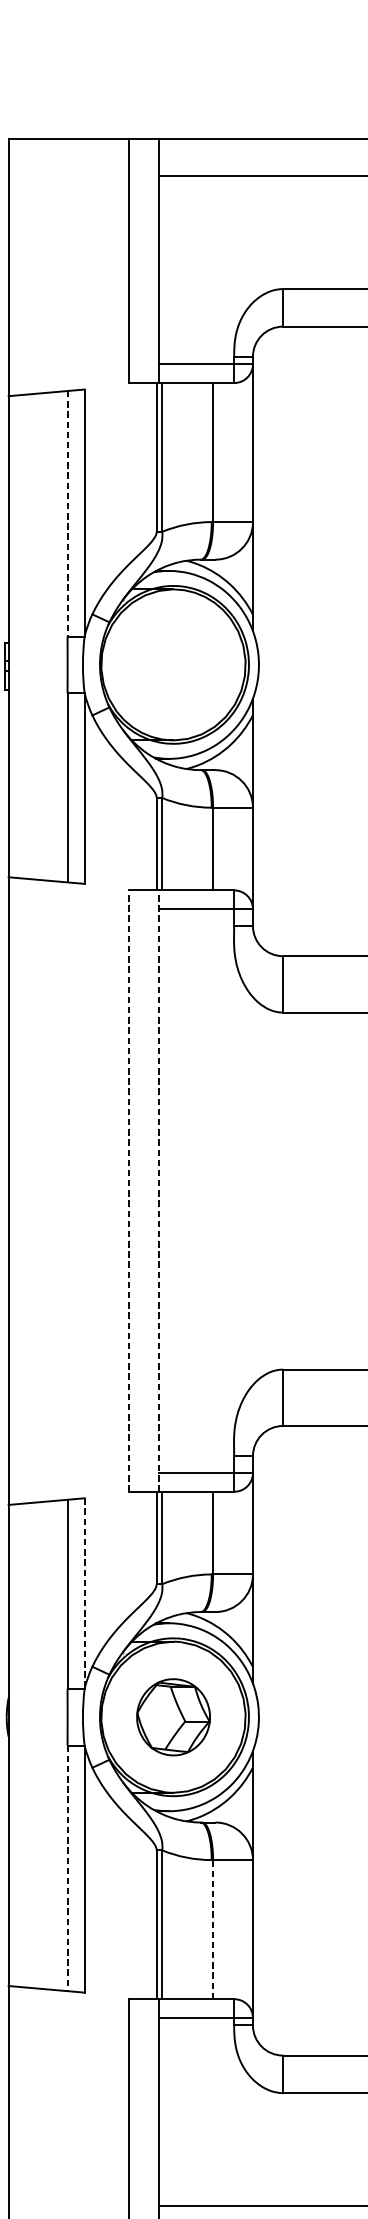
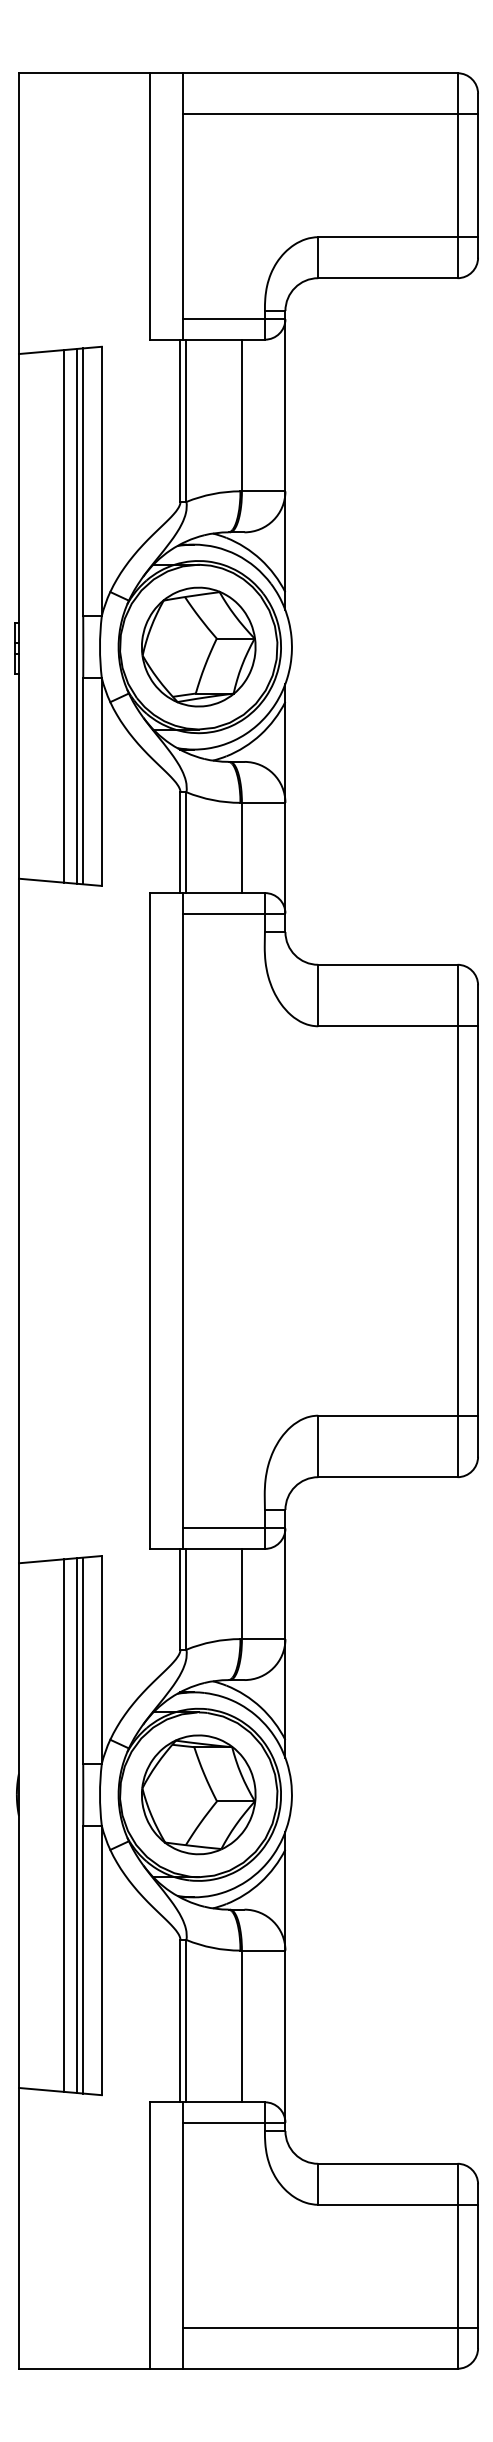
line: (67, 513) -> (83, 482), dashed -> solid
line: (61, 635) -> (76, 615), added
line: (50, 636) -> (64, 616), added
part: (173, 664) -> (198, 646), added
line: (129, 1191) -> (150, 1221), dashed -> solid
line: (158, 1191) -> (182, 1221), dashed -> solid
line: (84, 1594) -> (101, 1660), dashed -> solid
part: (173, 1716) -> (198, 1794), size x1.43
line: (50, 1745) -> (64, 1825), added
line: (61, 1745) -> (76, 1825), added
line: (67, 1868) -> (83, 1959), dashed -> solid
line: (212, 1929) -> (241, 2026), dashed -> solid

